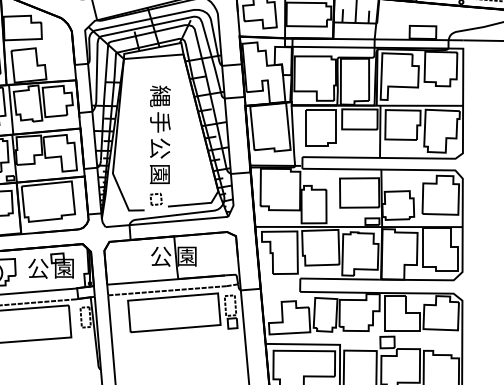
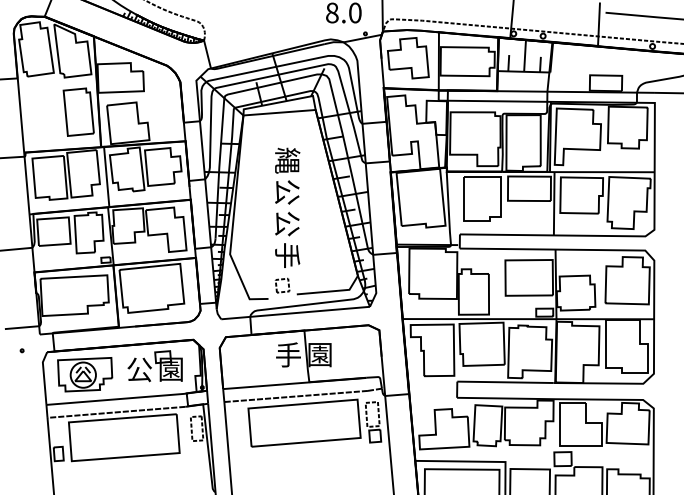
text: (160, 122) -> (287, 192), 手 -> 公
text: (160, 174) -> (287, 255), 園 -> 手
text: (161, 256) -> (288, 354), 公 -> 手

